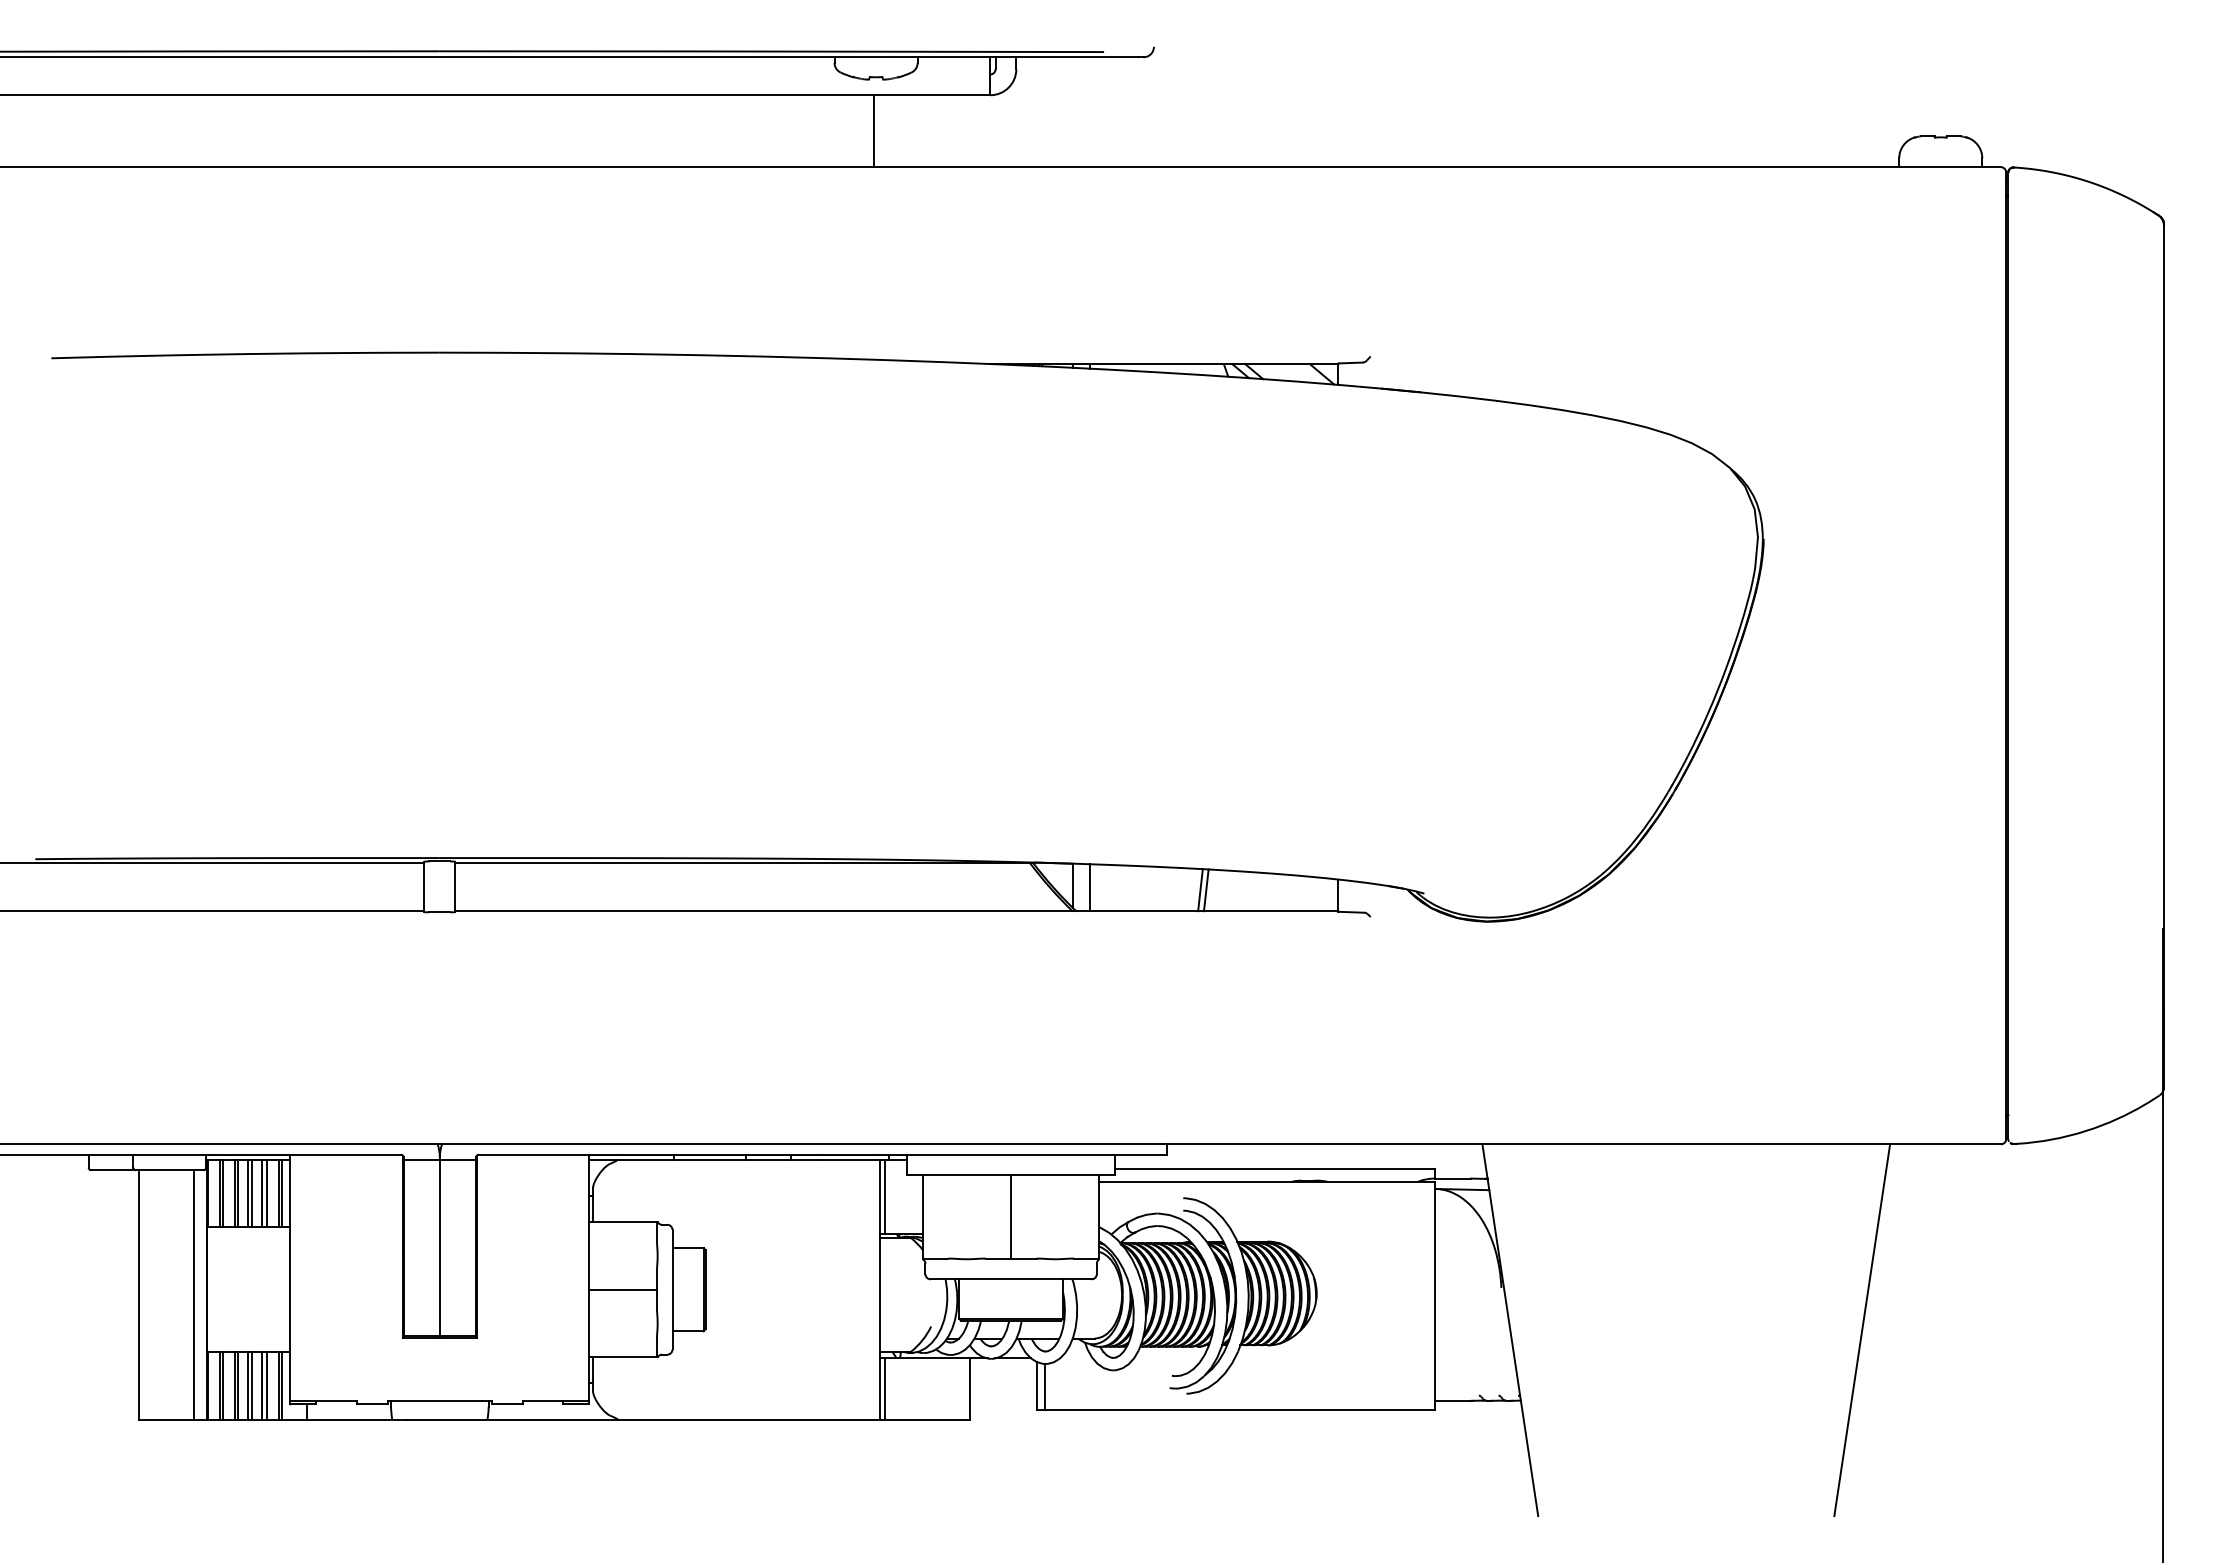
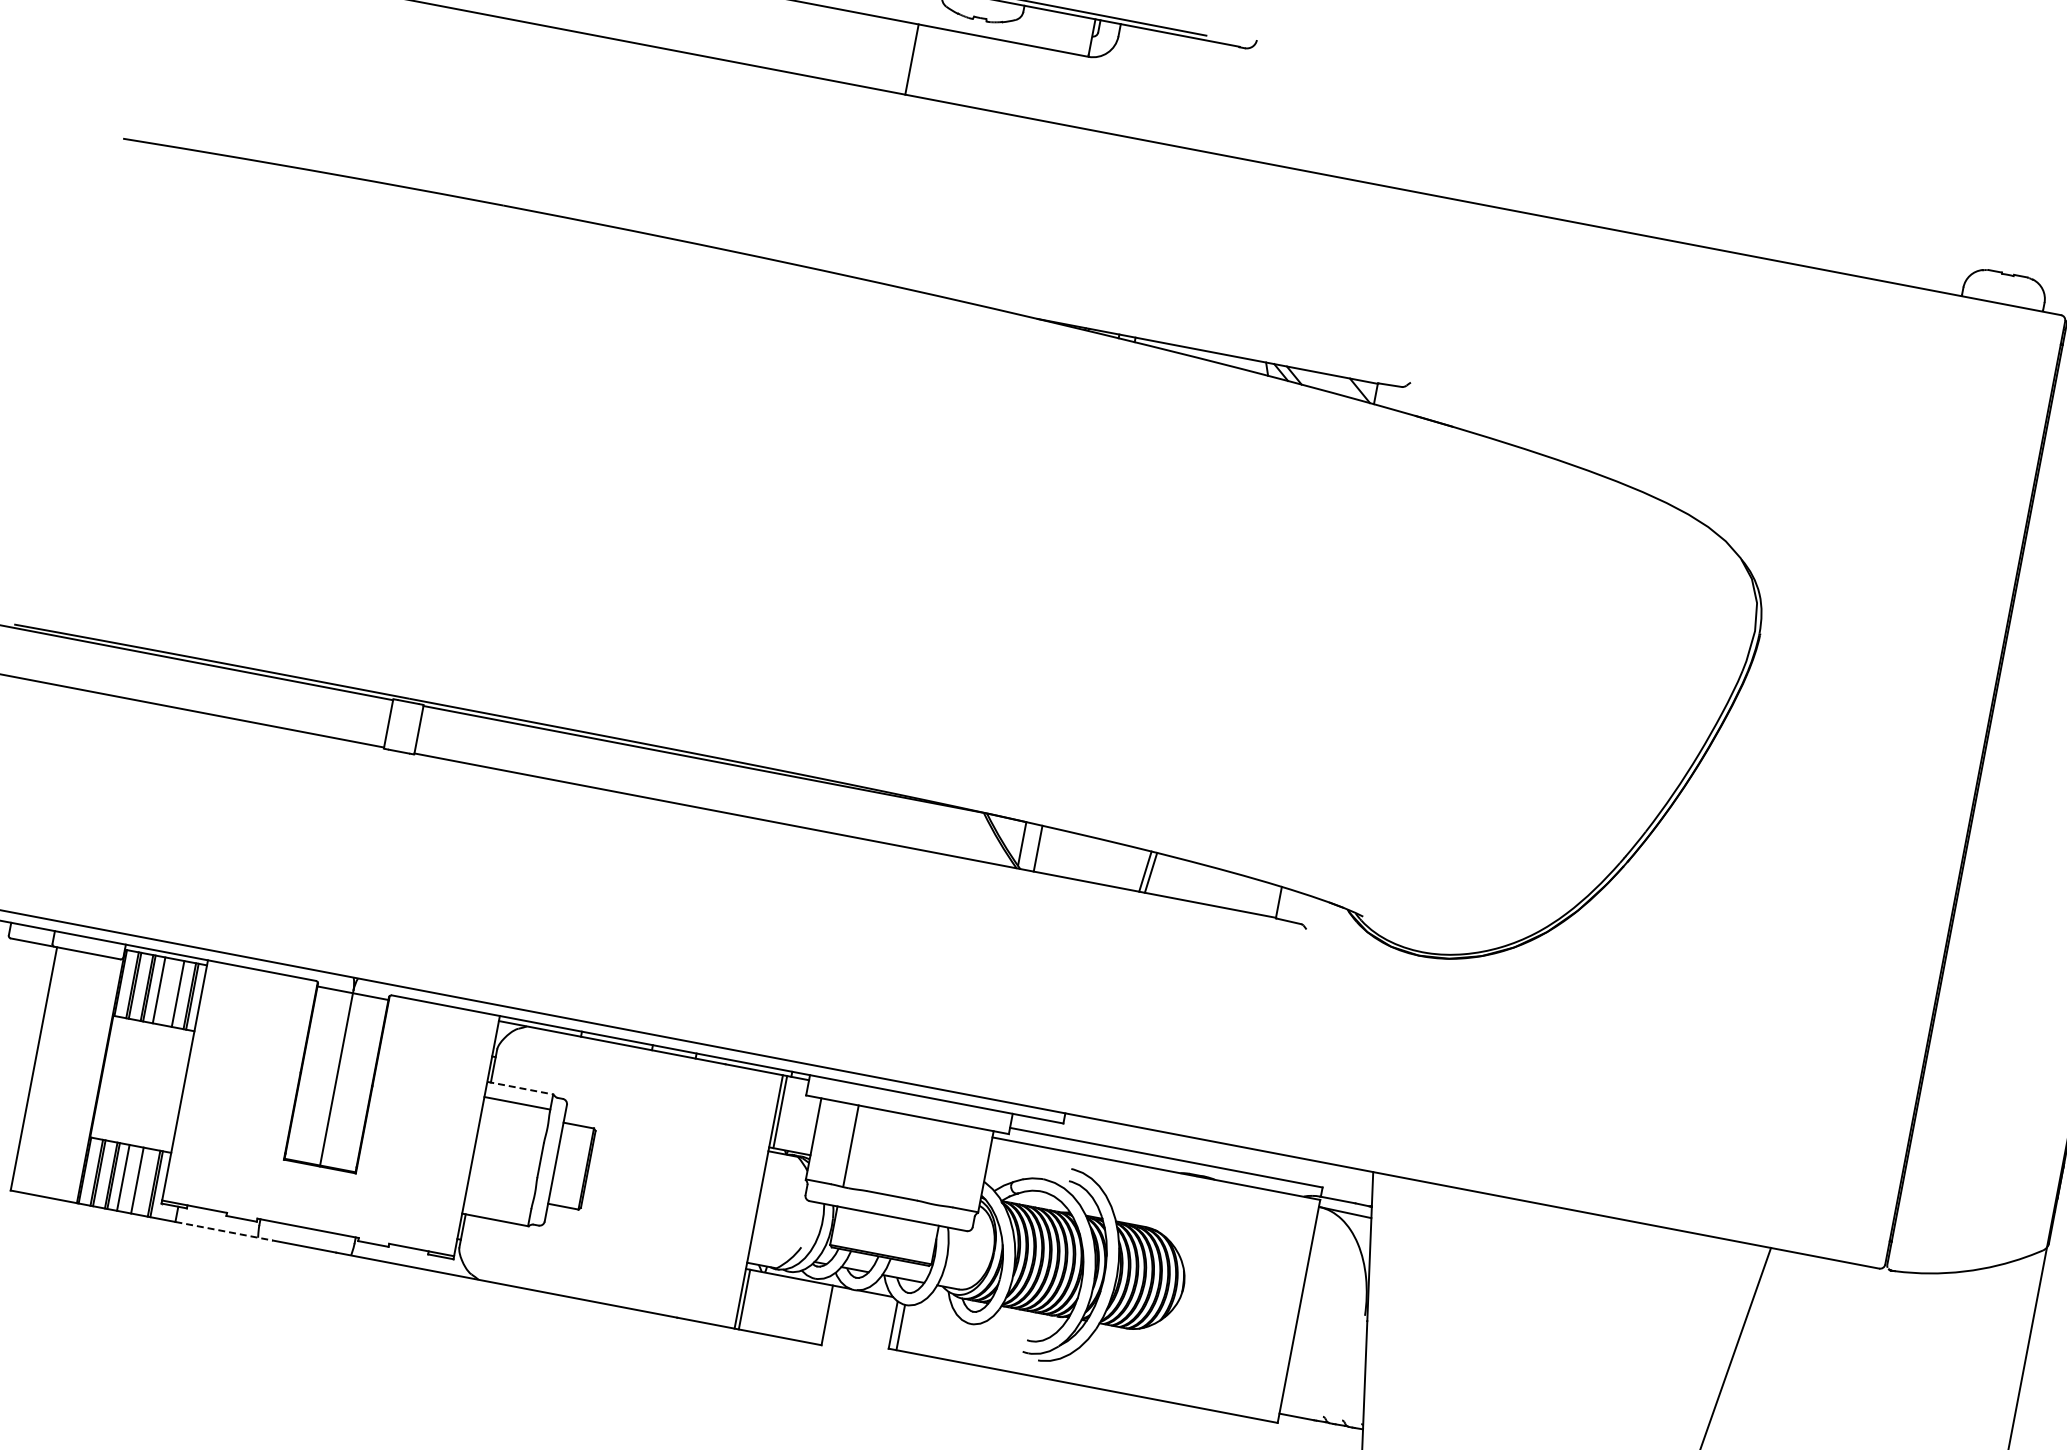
line: (873, 131) -> (911, 59), moved
line: (252, 1193) -> (163, 991), removed
line: (262, 1193) -> (173, 993), removed
line: (1011, 1216) -> (851, 1145), moved
line: (624, 1222) -> (521, 1088), solid -> dashed
line: (622, 1289) -> (516, 1102), moved
line: (193, 1294) -> (87, 1078), removed
line: (252, 1385) -> (128, 1178), removed
line: (267, 1385) -> (142, 1181), removed
line: (357, 1419) -> (224, 1231), solid -> dashed

